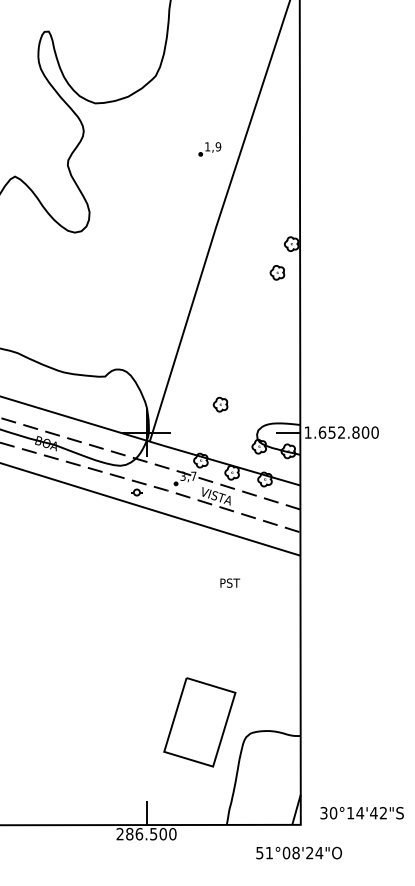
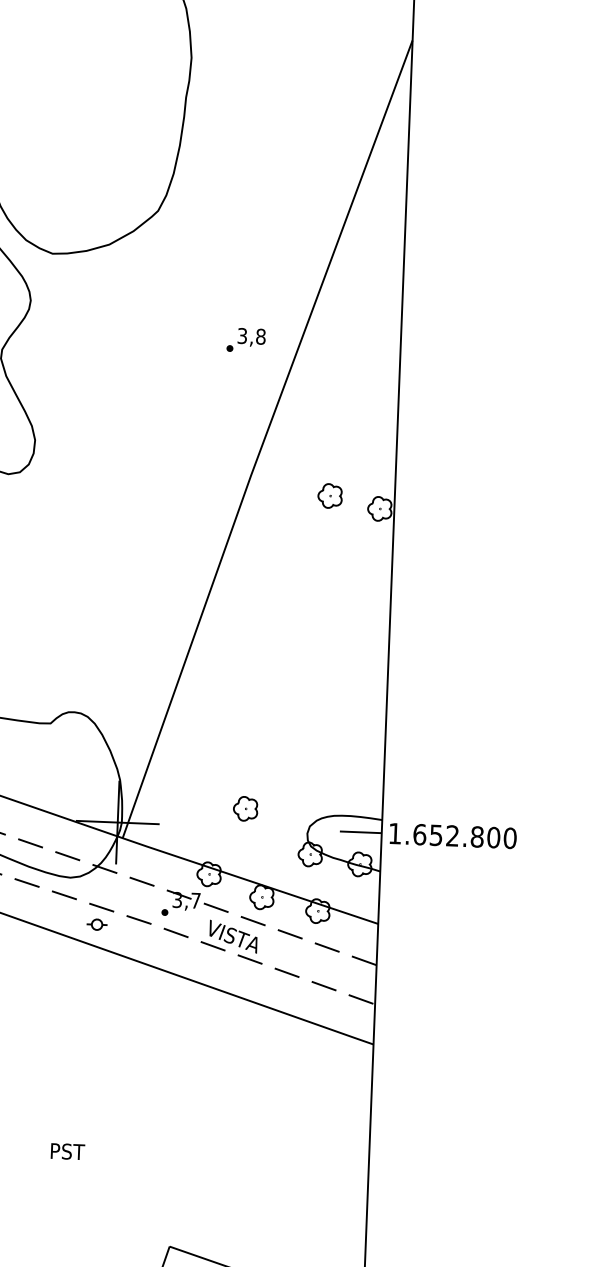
text: (213, 146) -> (252, 335), 1,9 -> 3,8
part: (277, 272) -> (330, 495), moved
part: (220, 404) -> (245, 808), moved
text: (230, 582) -> (68, 1150), moved

